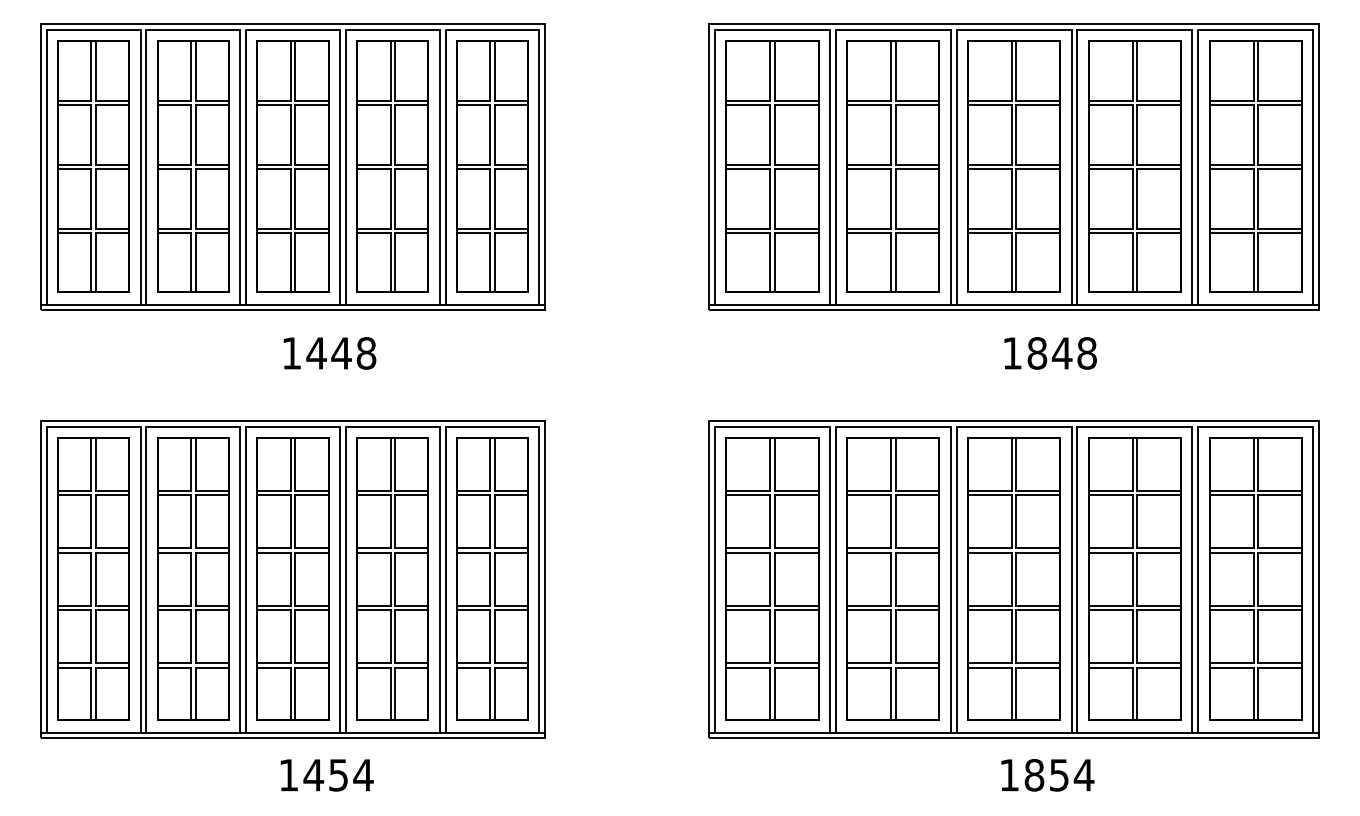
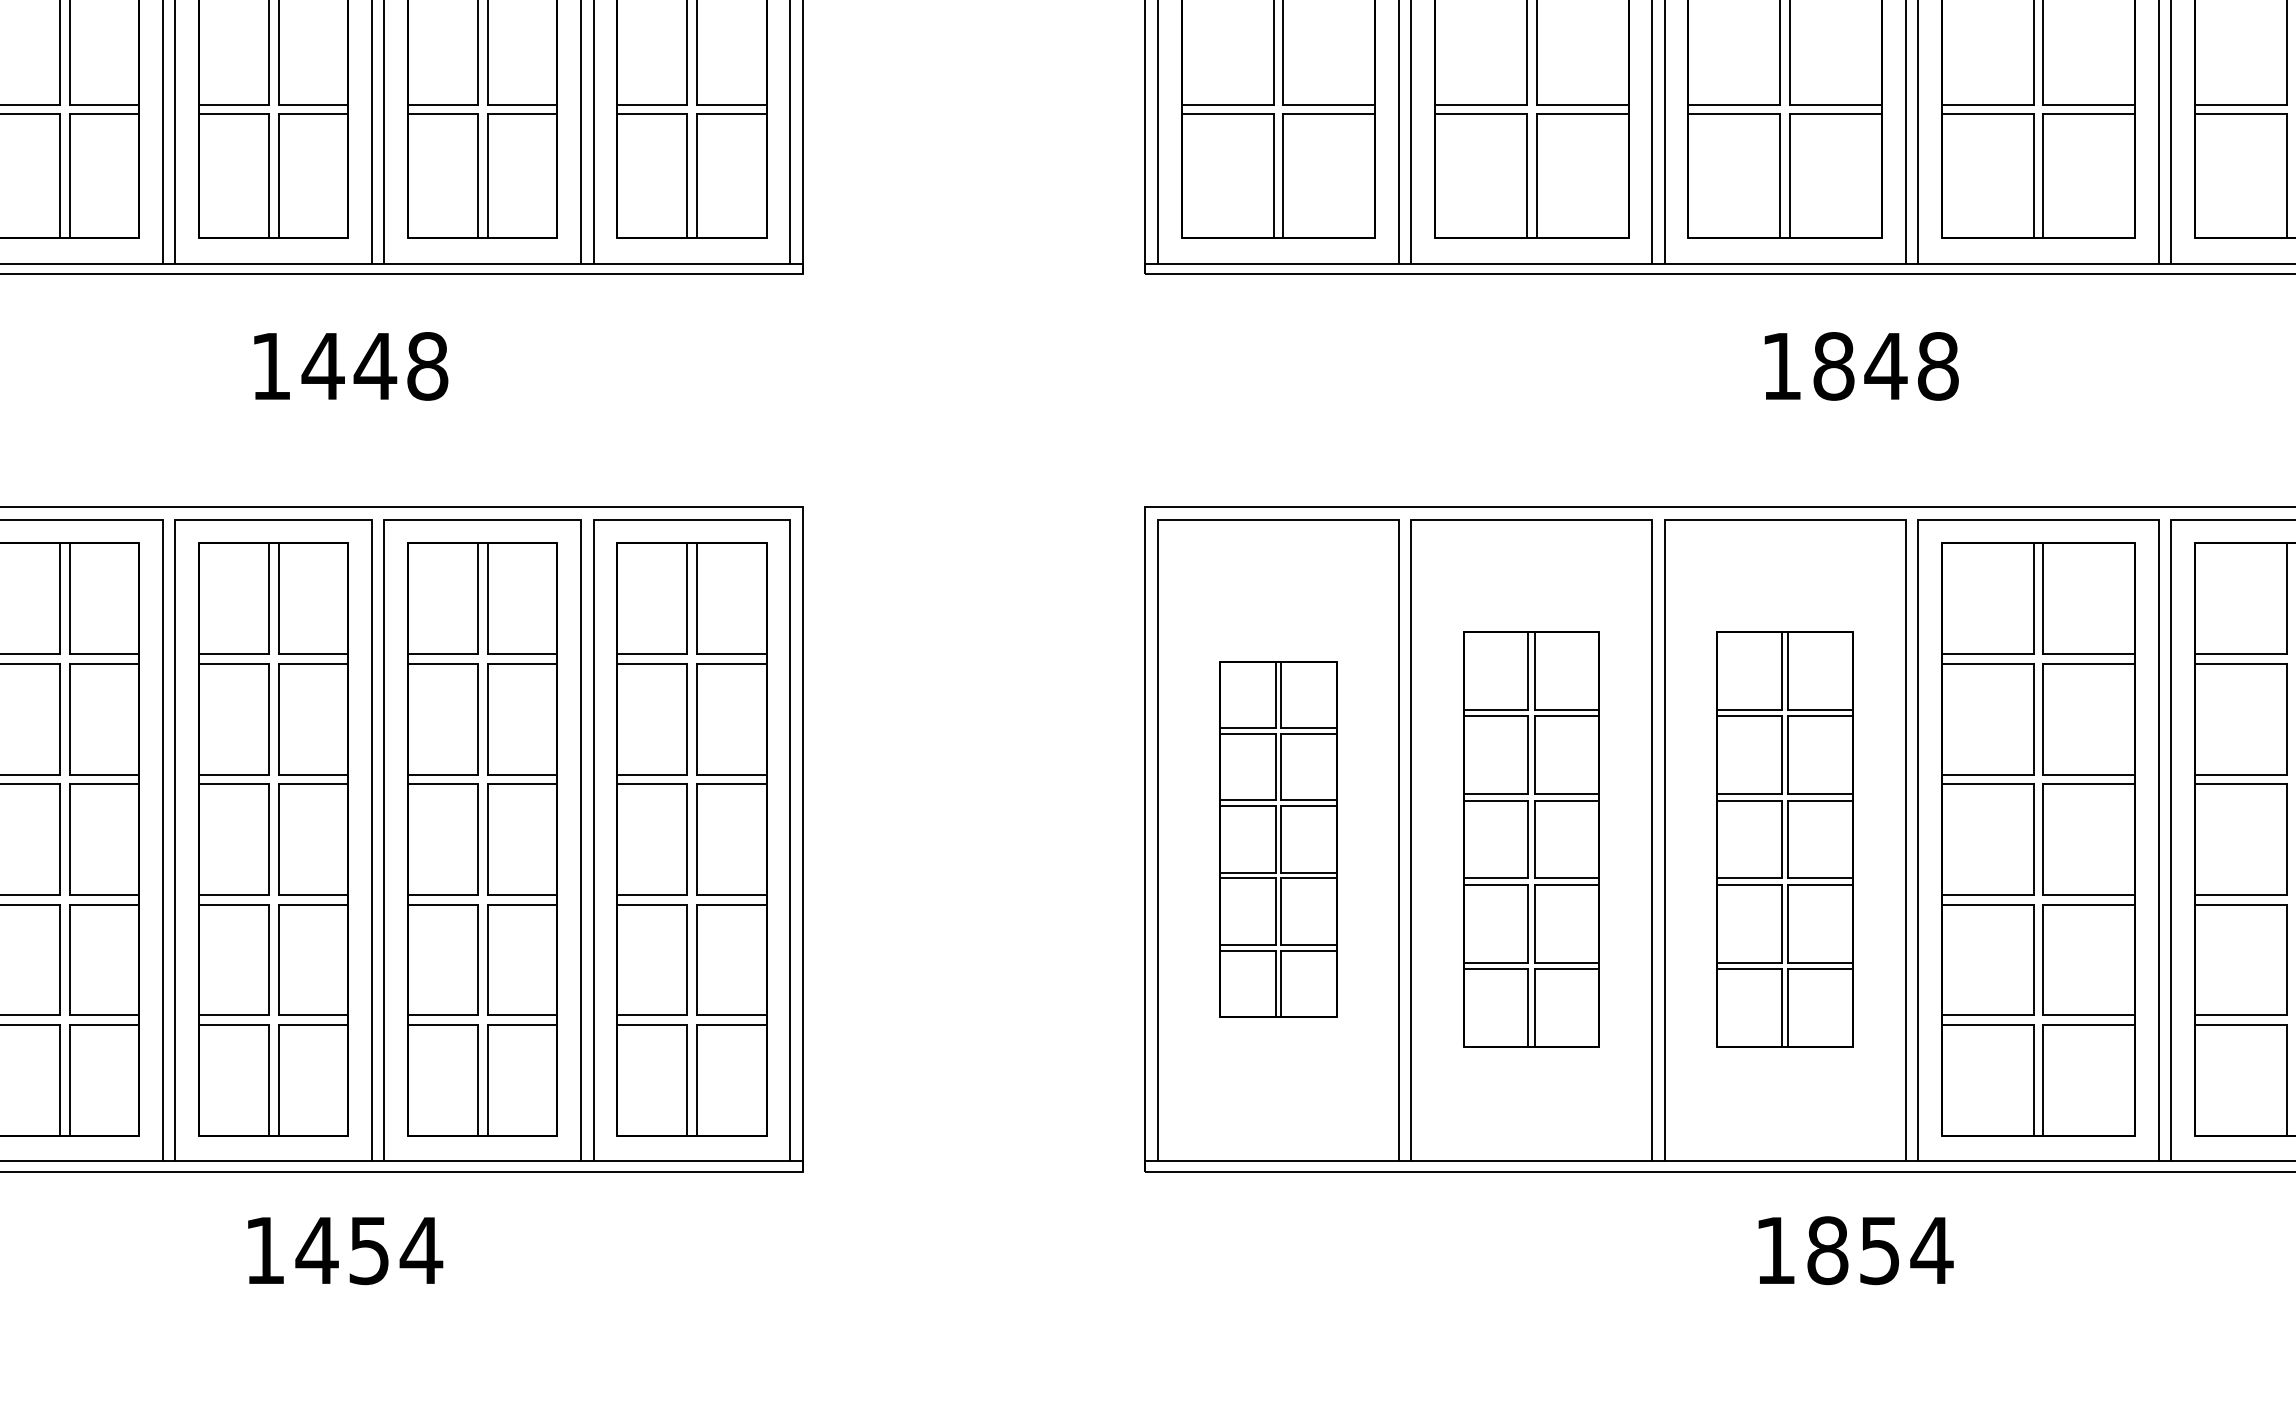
part: (772, 578) -> (1278, 838), size x0.6
part: (892, 578) -> (1530, 838), size x0.7
part: (1013, 578) -> (1783, 838), size x0.7

